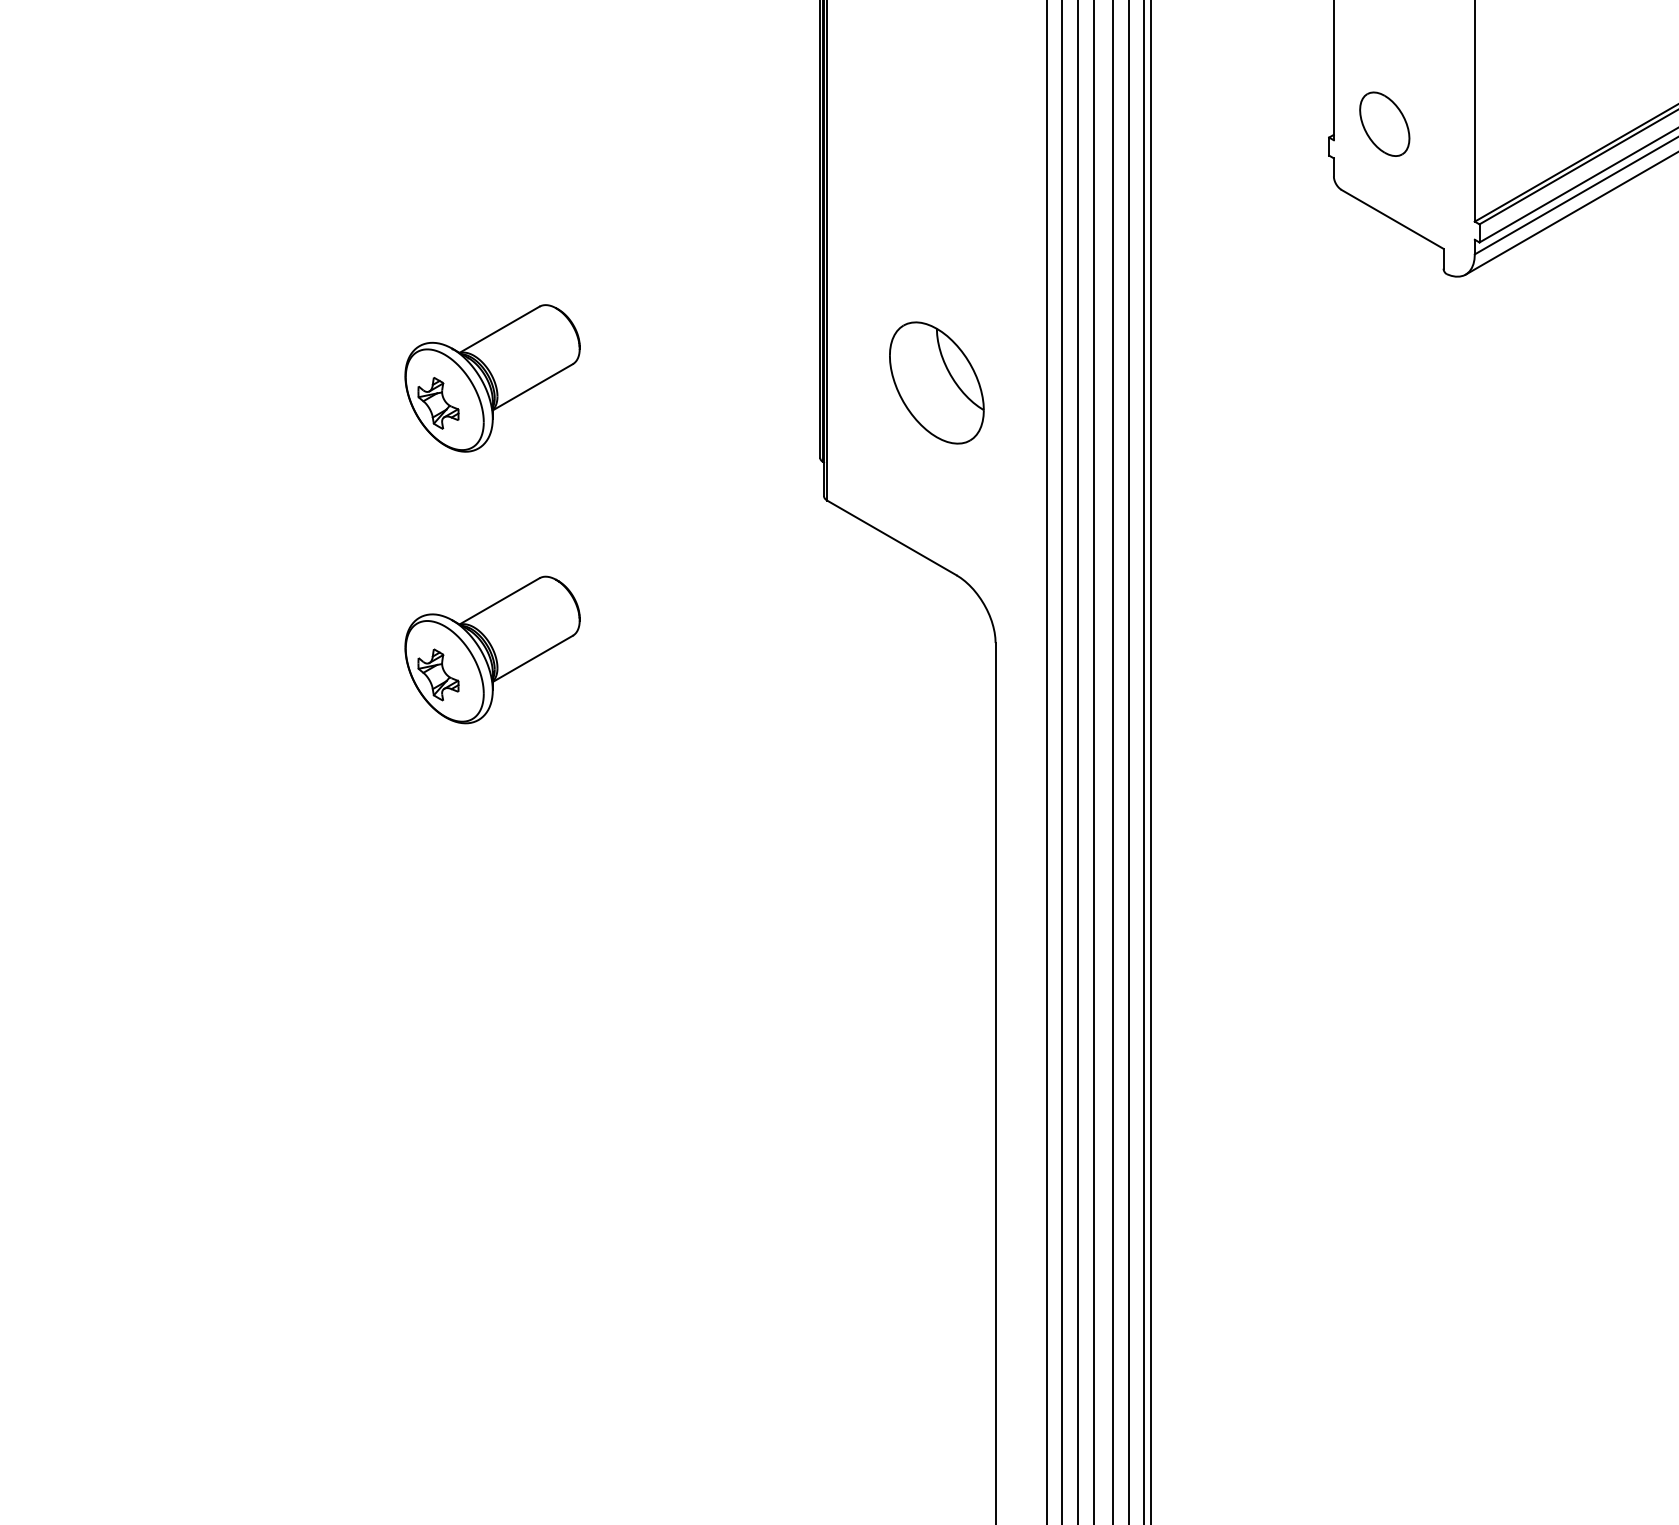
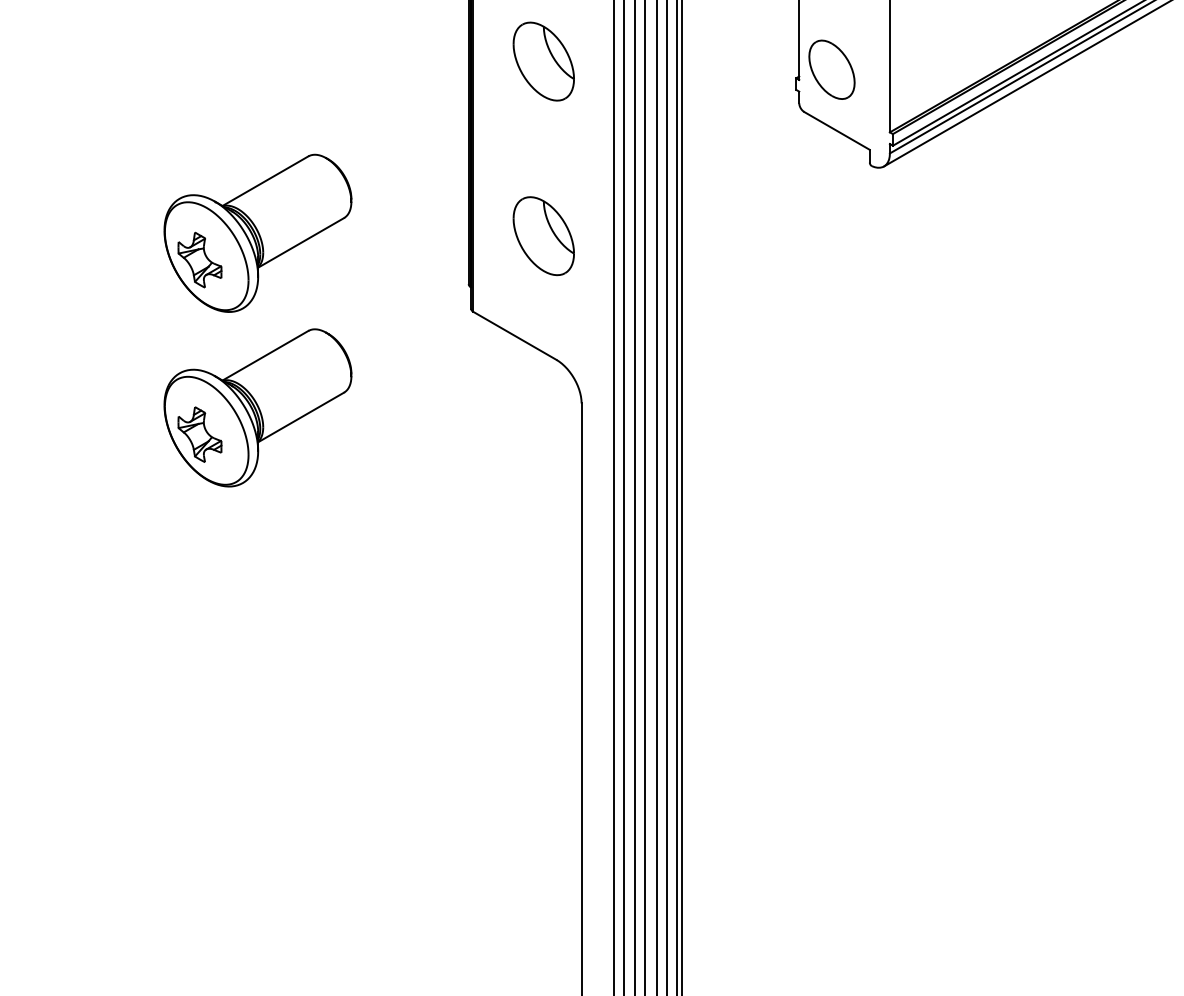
part: (936, 111) -> (543, 61), added
part: (1384, 123) -> (831, 69), size x1.43
part: (491, 377) -> (257, 232), size x1.67
part: (491, 649) -> (257, 407), size x1.67

